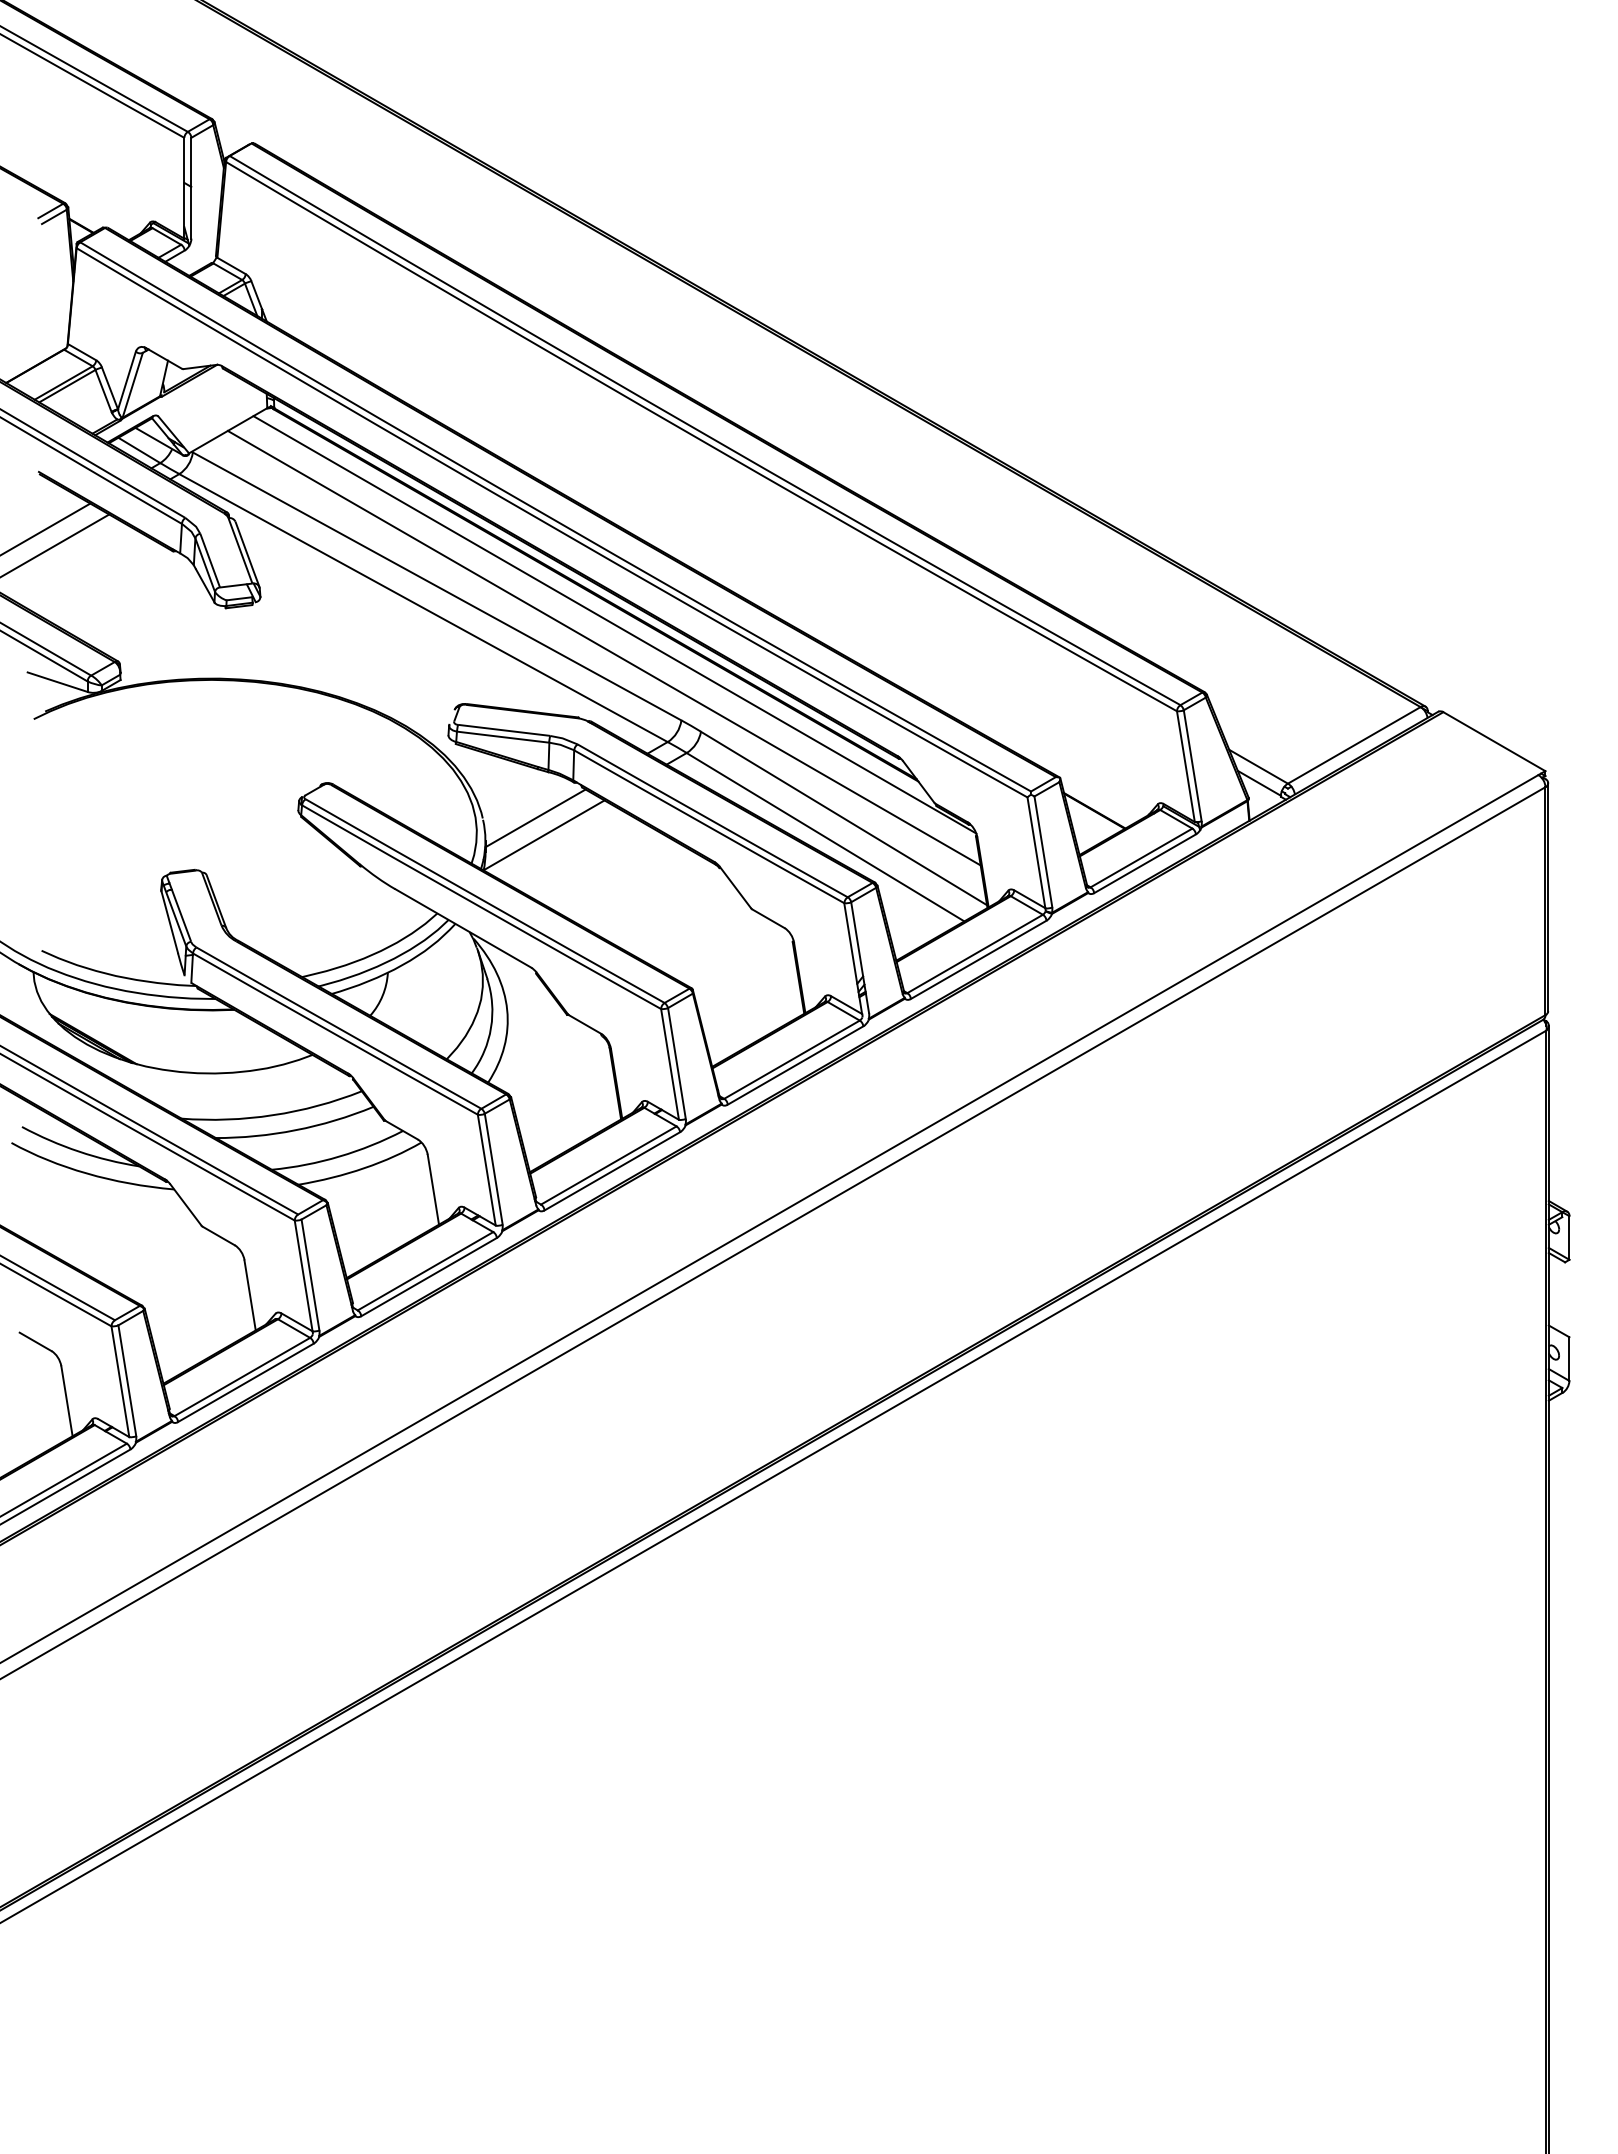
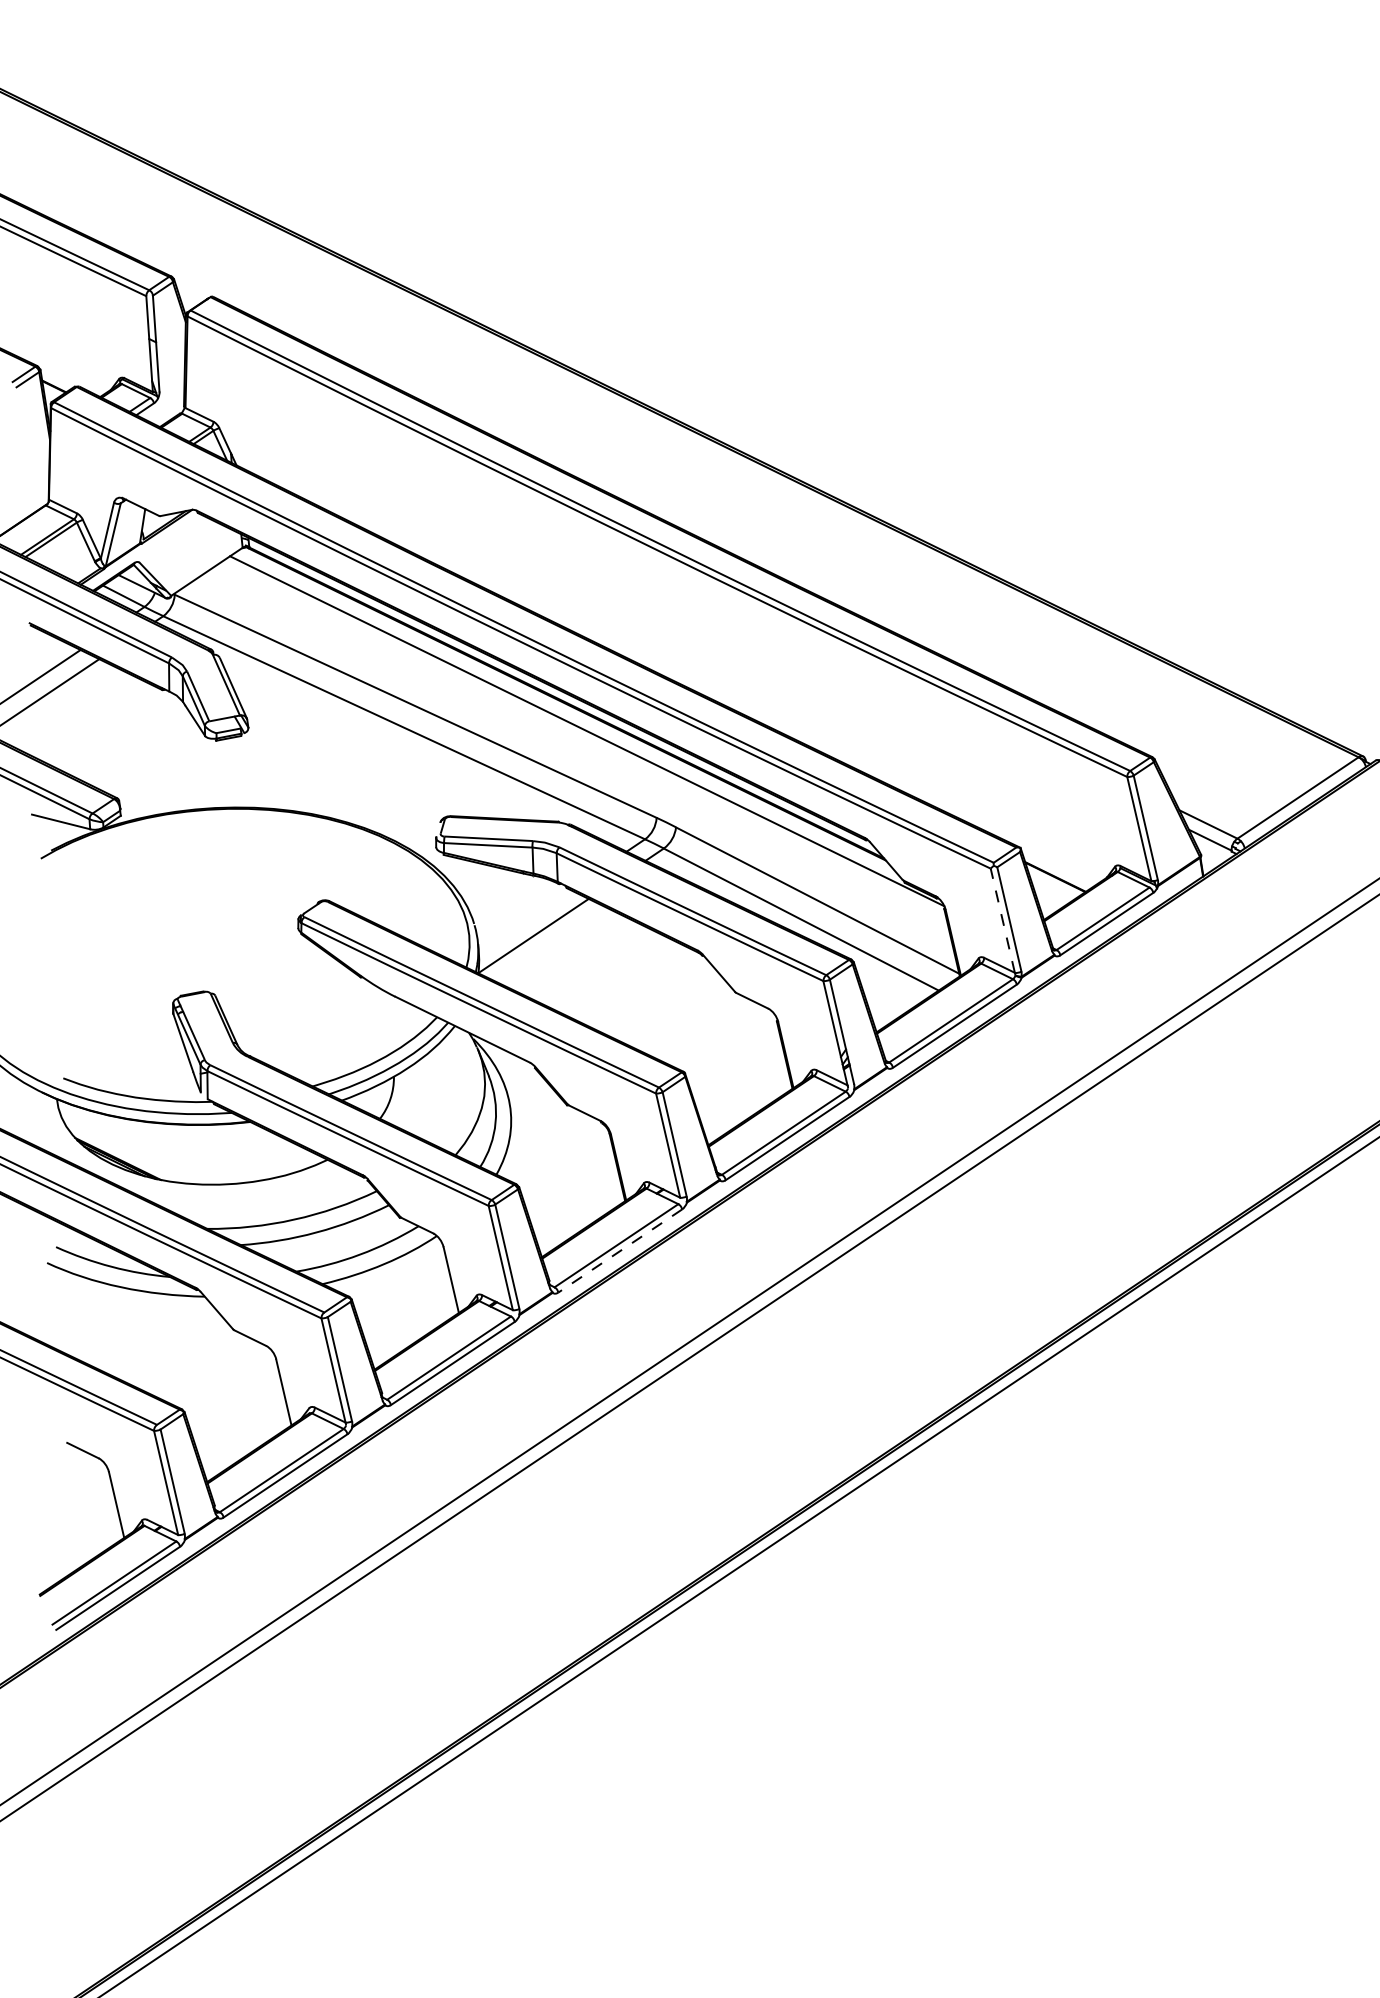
line: (603, 647) -> (577, 753), removed
line: (535, 818) -> (524, 920), removed
line: (1036, 852) -> (1002, 920), solid -> dashed
line: (611, 1171) -> (619, 1251), solid -> dashed

